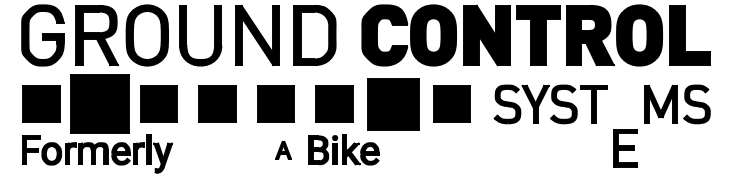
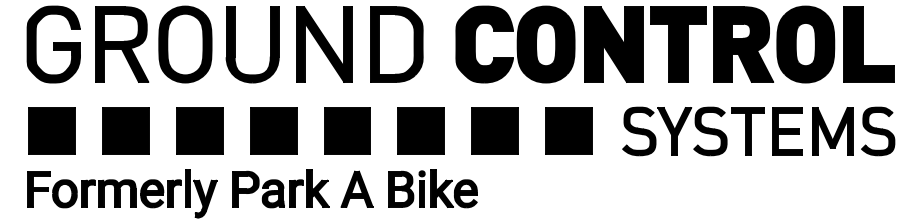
part: (99, 103) -> (125, 130), size x0.62
part: (392, 103) -> (494, 130), size x0.71
part: (625, 148) -> (787, 131), moved
part: (222, 149) -> (280, 188), added
part: (283, 149) -> (356, 188), size x1.67

